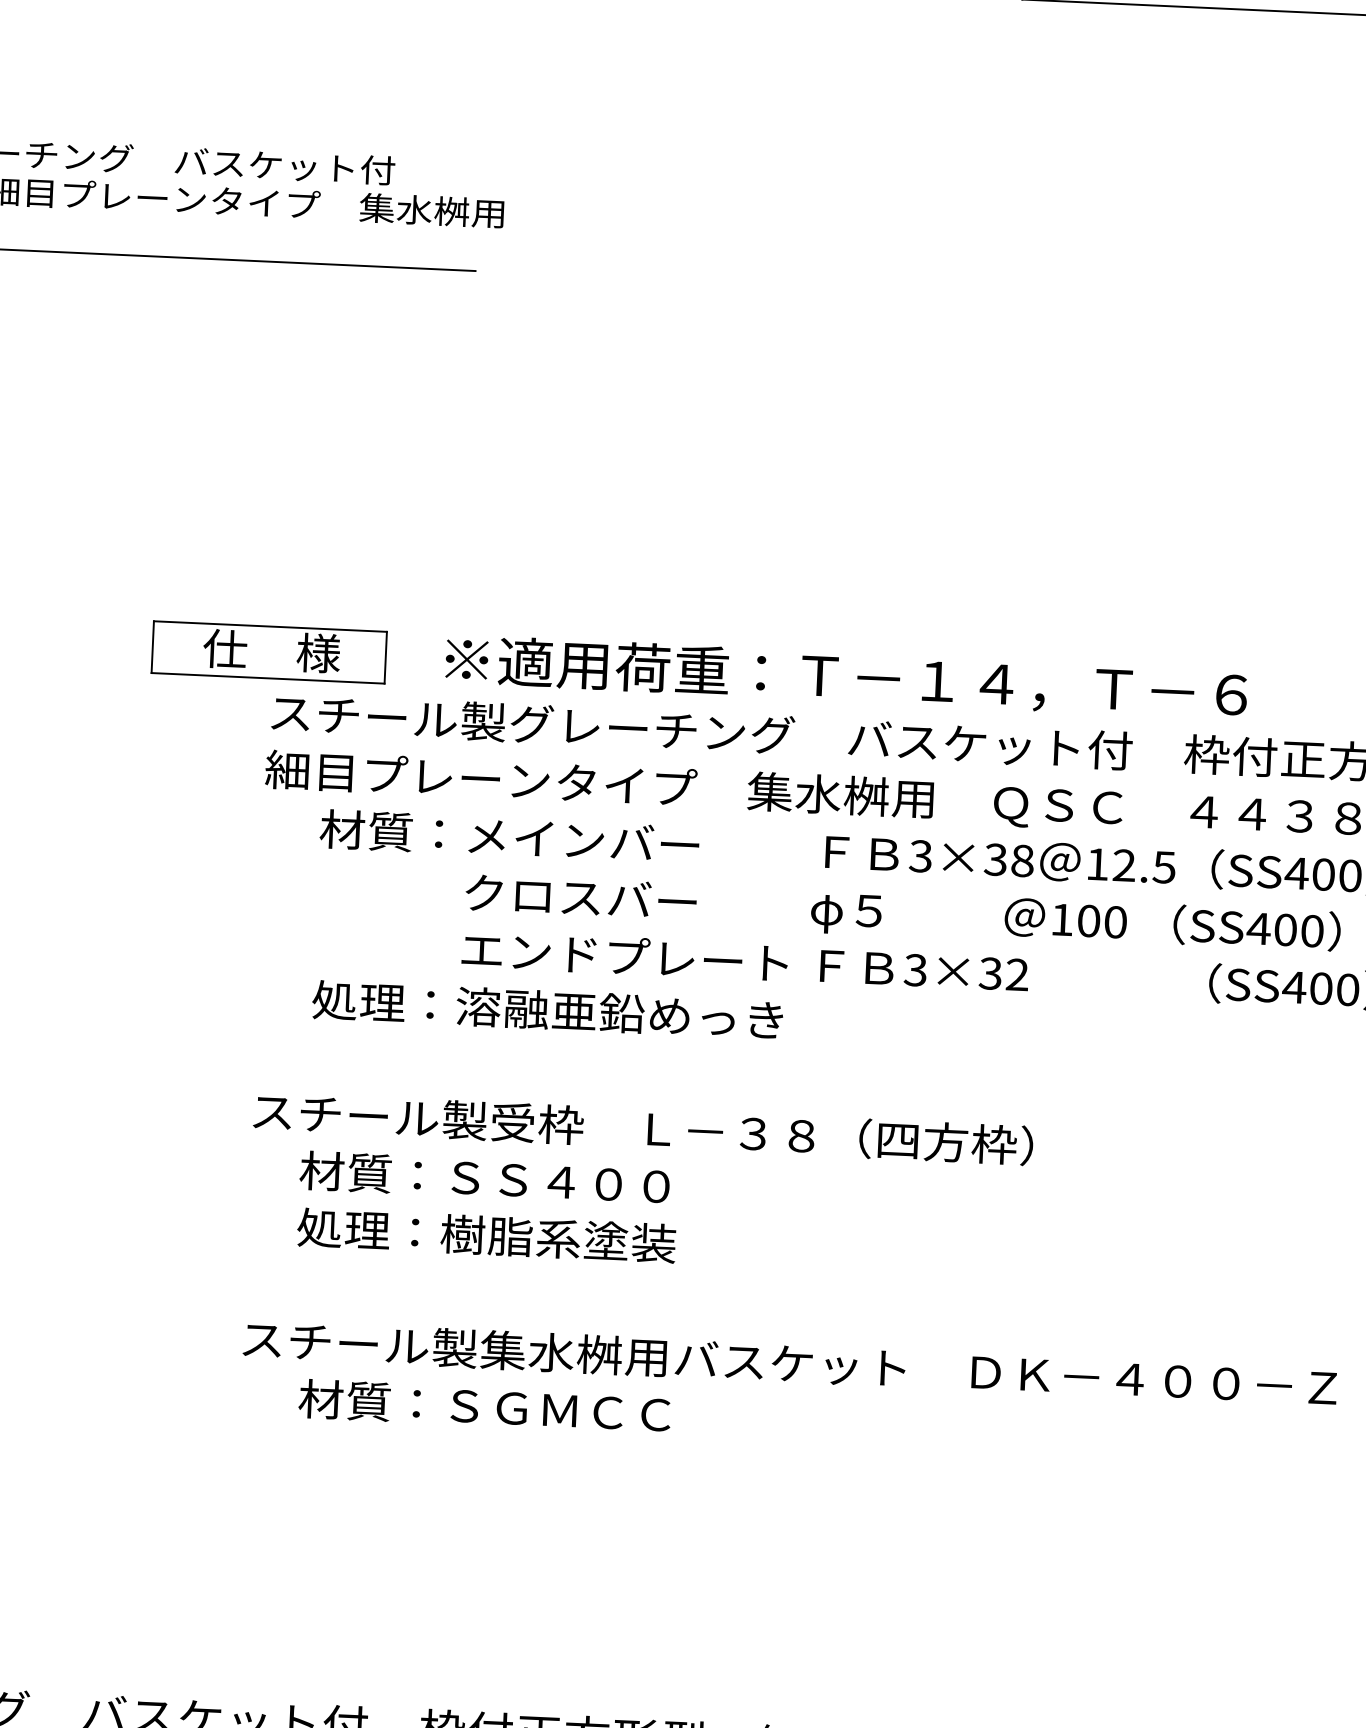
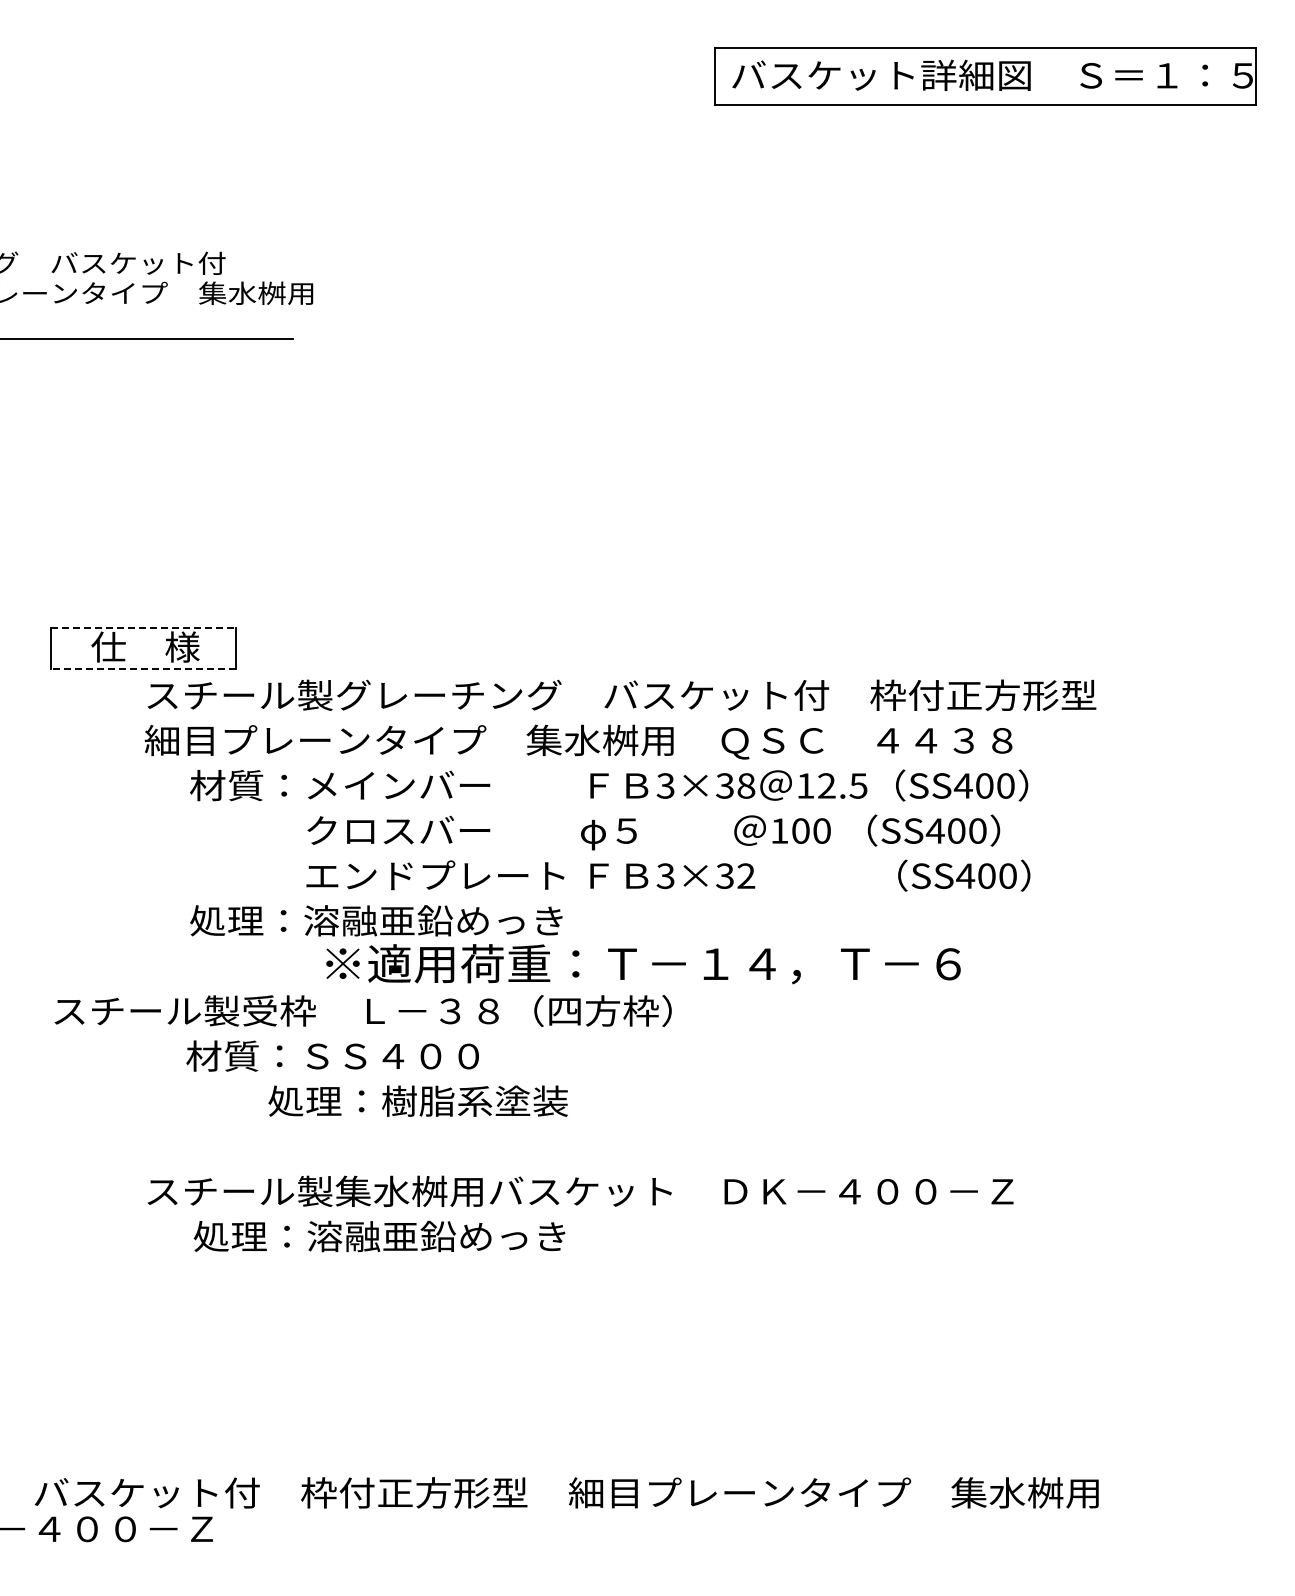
line: (271, 626) -> (144, 627), solid -> dashed
text: (846, 677) -> (643, 964), moved
line: (268, 678) -> (143, 668), solid -> dashed
text: (642, 1127) -> (362, 1010), moved
text: (485, 1234) -> (417, 1100), moved
text: (533, 1408) -> (379, 1236), 材質：ＳＧＭＣＣ -> 処理：溶融亜鉛めっき

